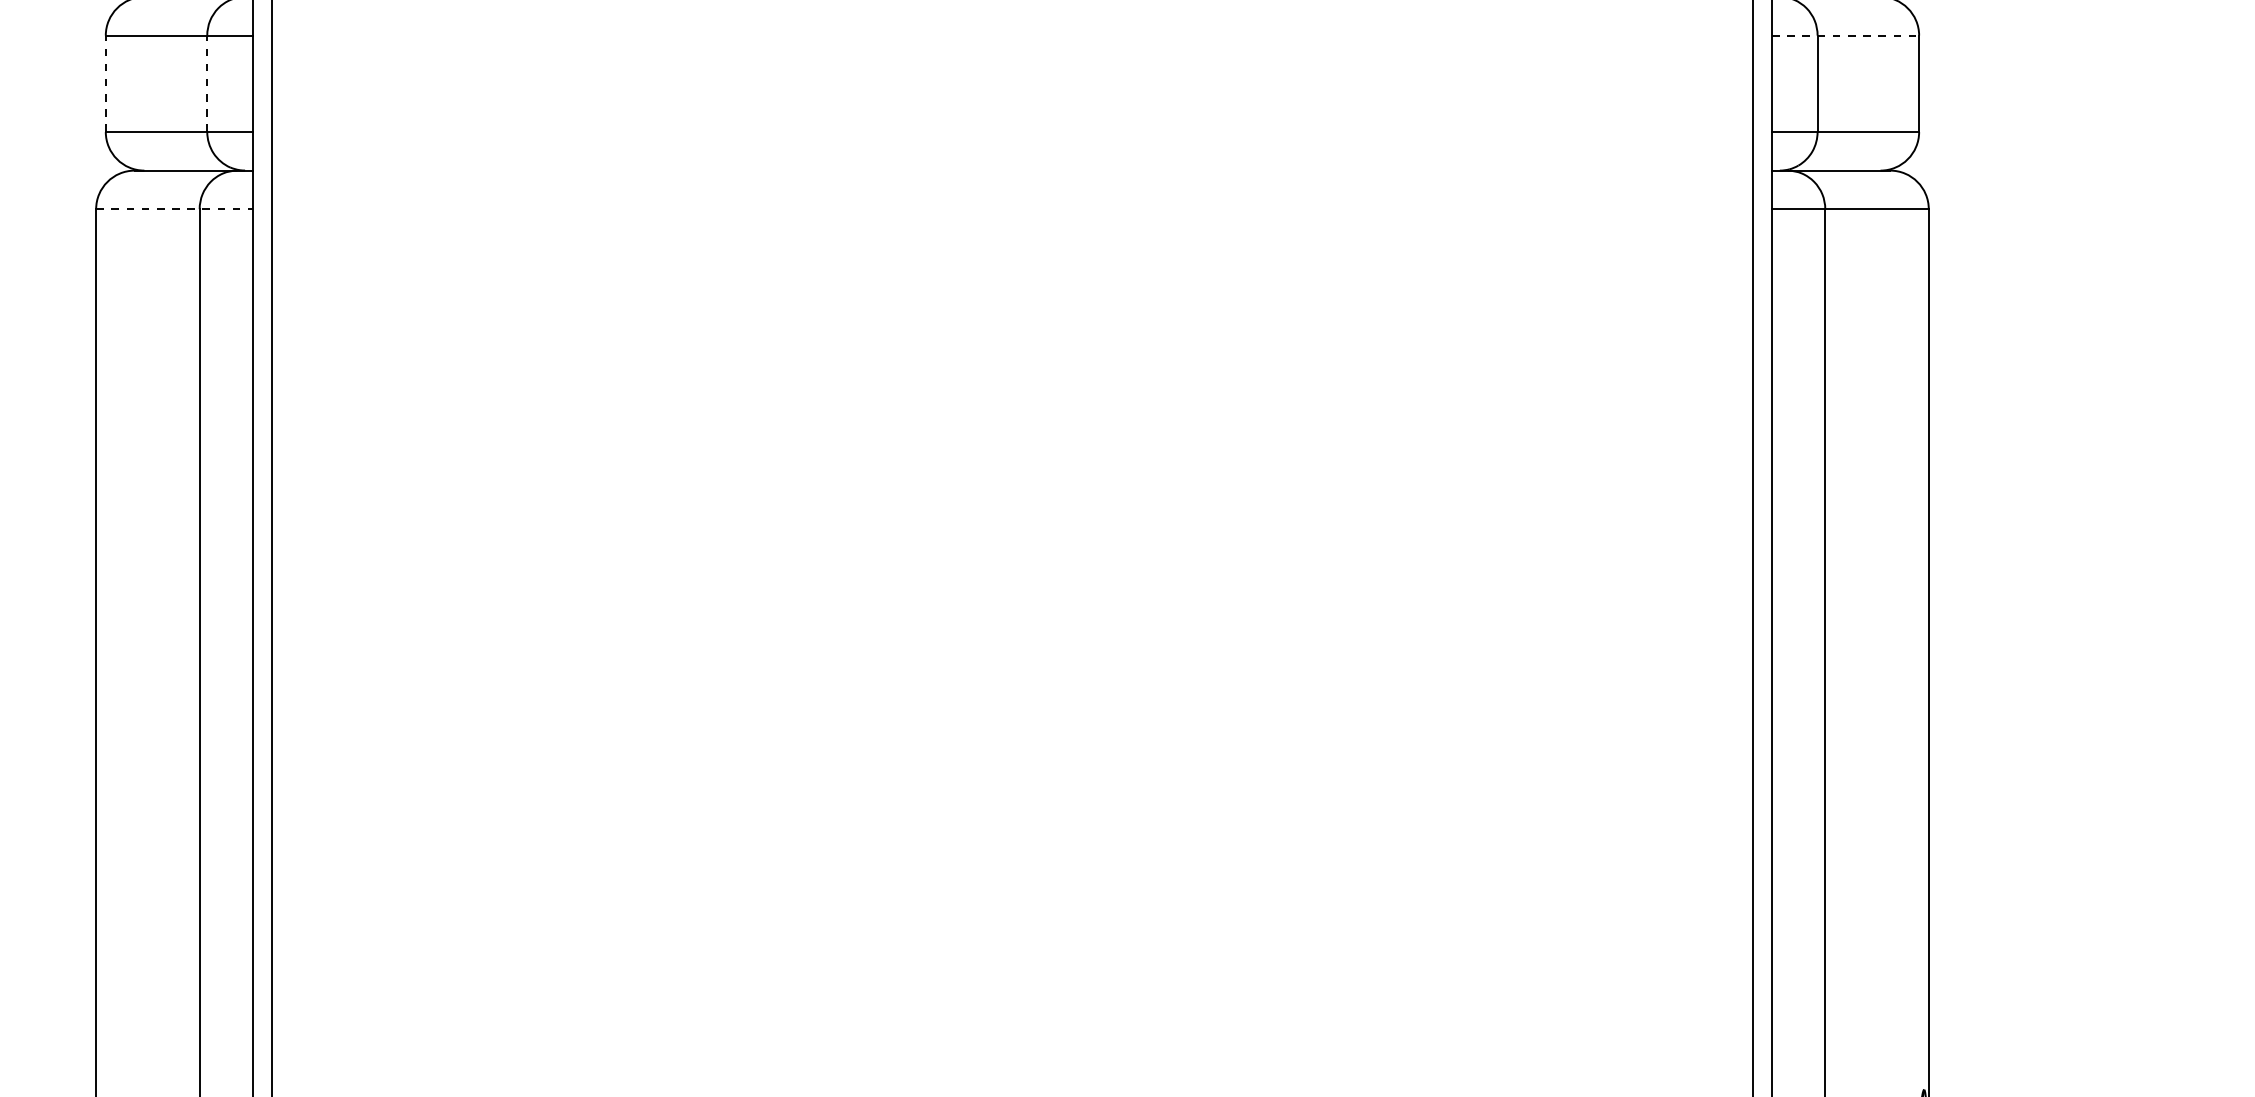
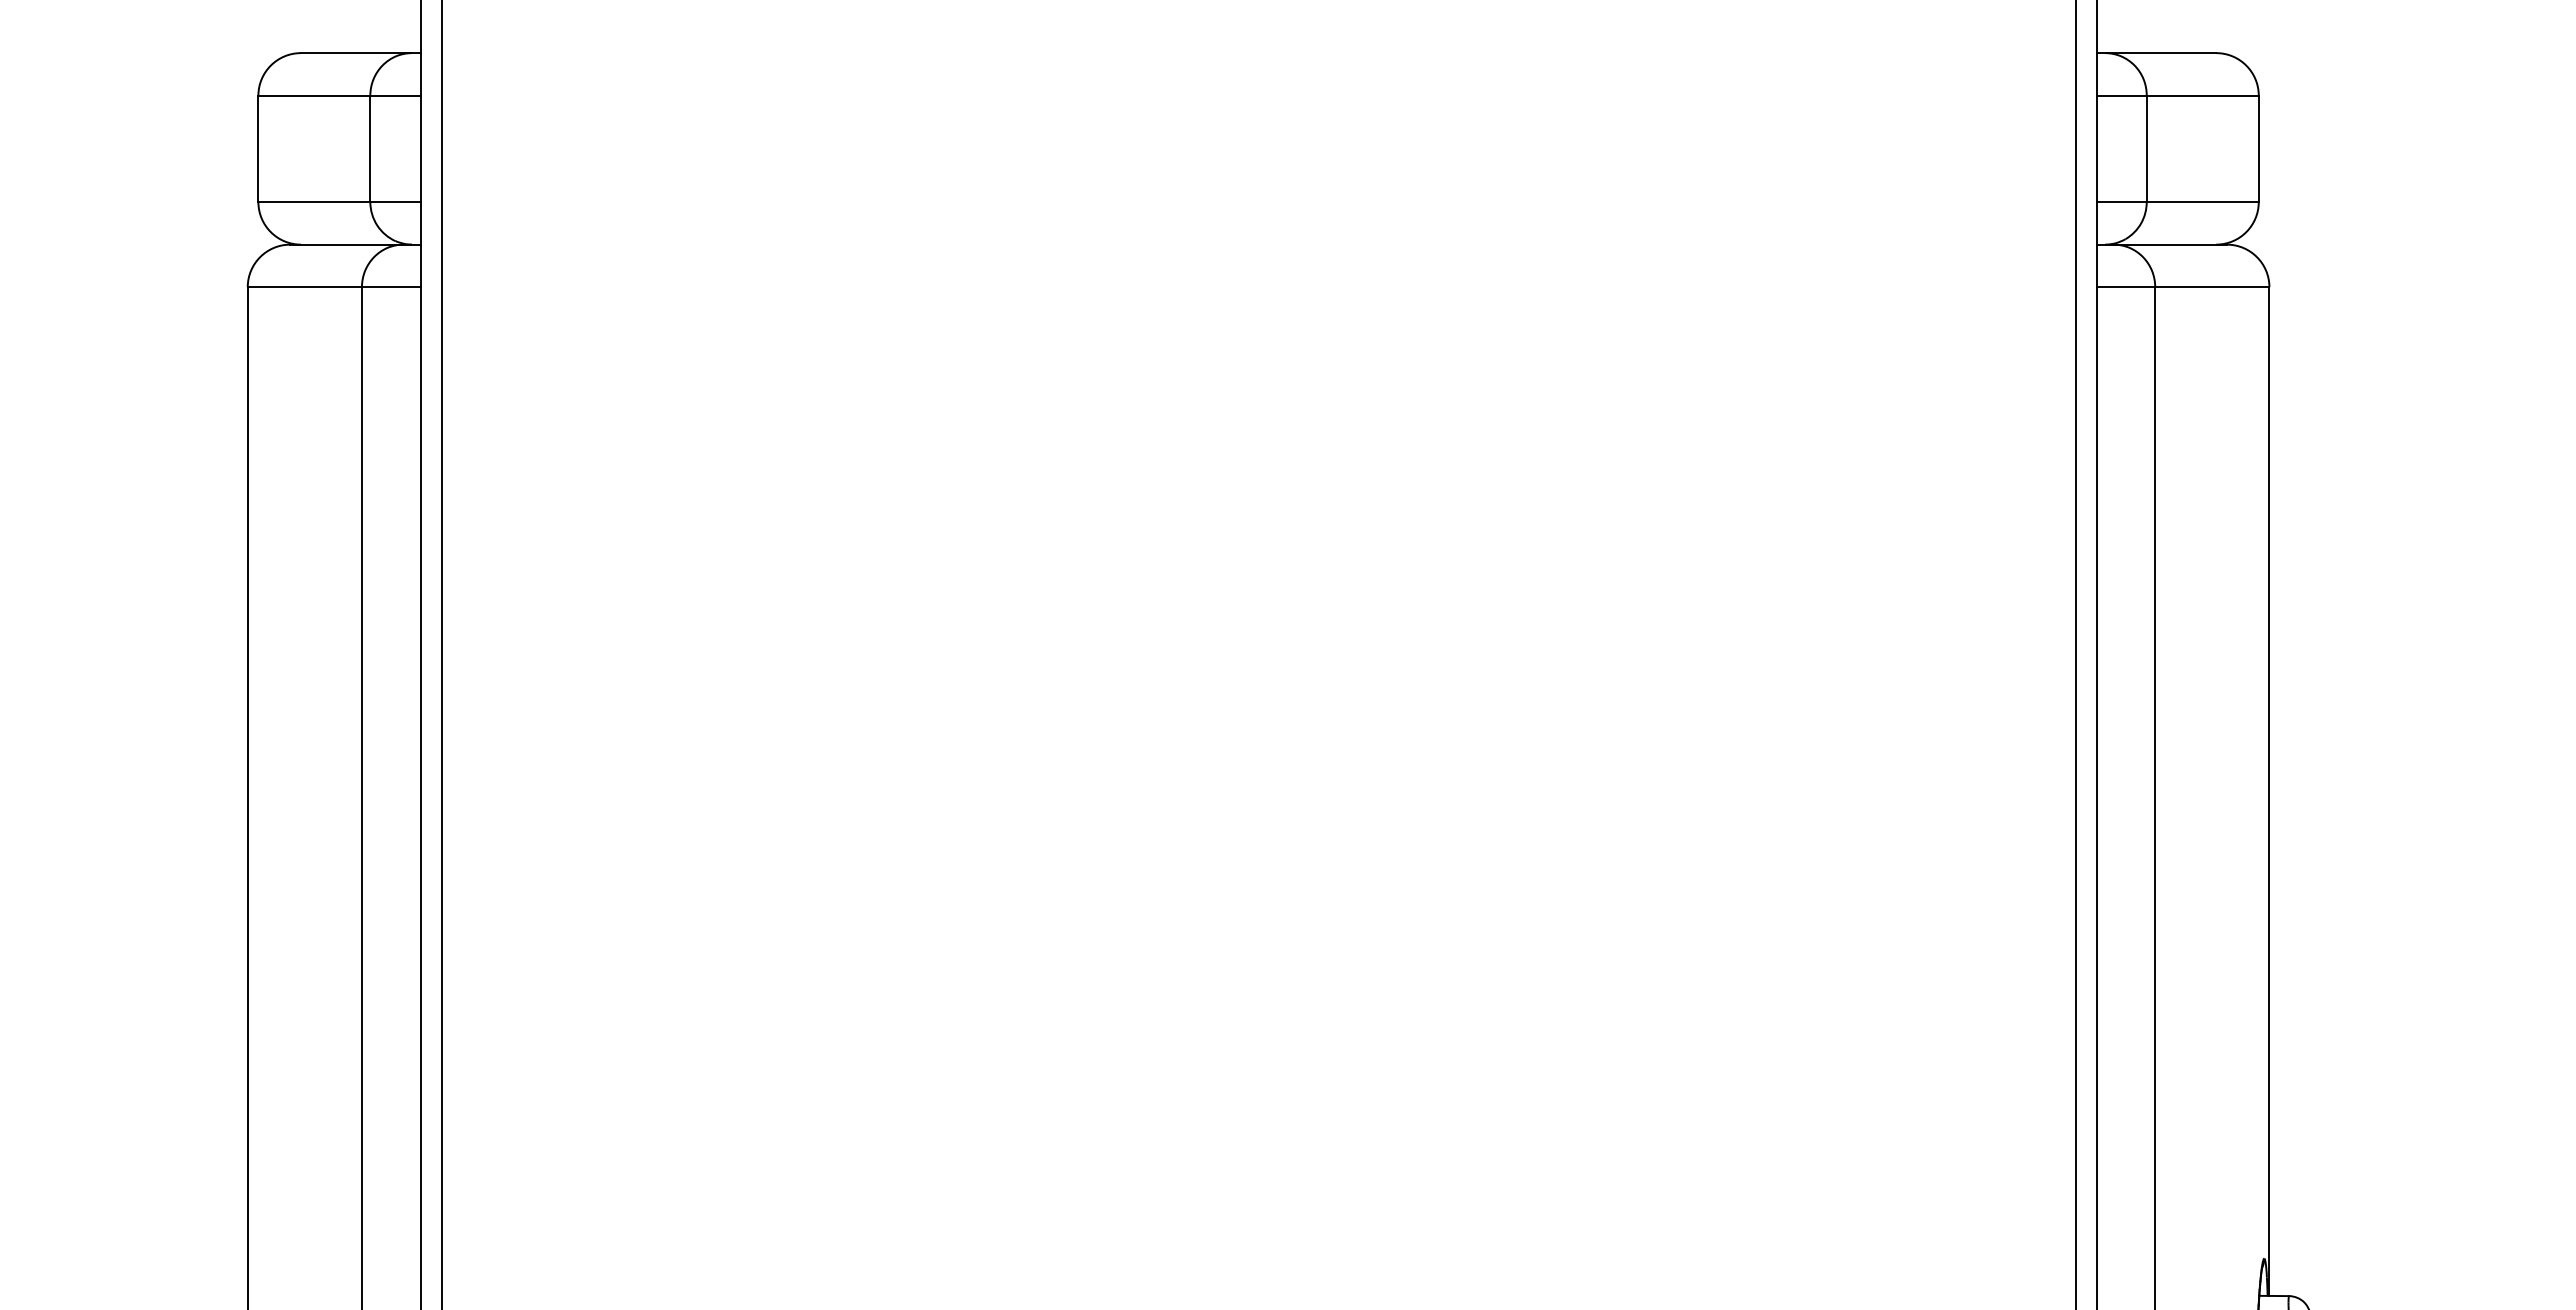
line: (1846, 35) -> (2178, 95), dashed -> solid
line: (105, 83) -> (258, 148), dashed -> solid
line: (207, 83) -> (370, 148), dashed -> solid
line: (174, 209) -> (334, 287), dashed -> solid

